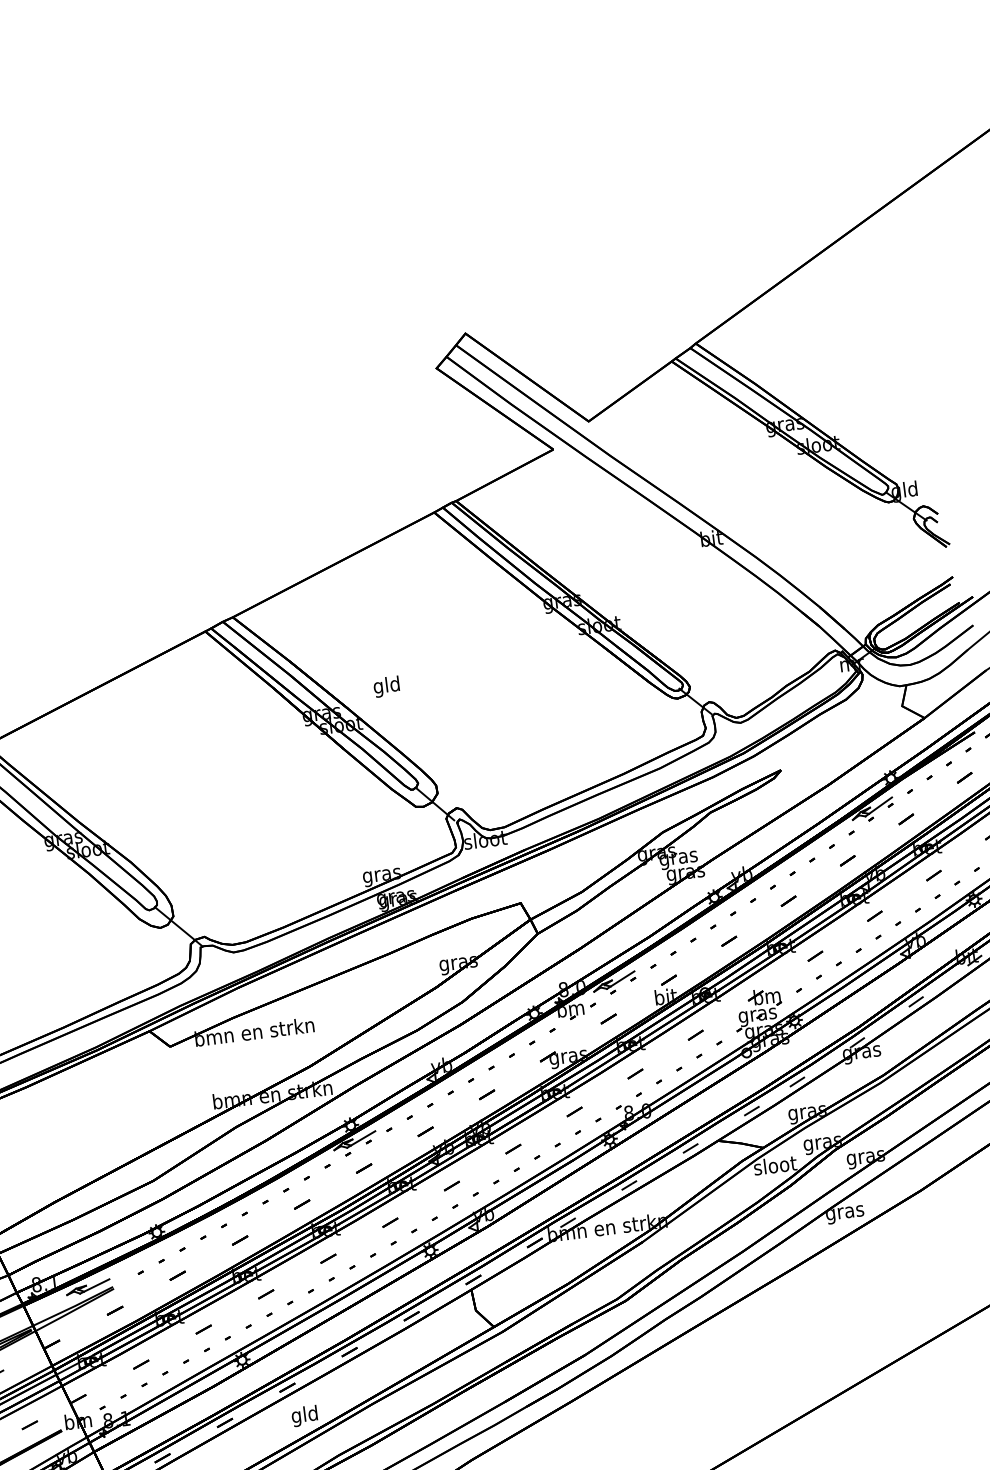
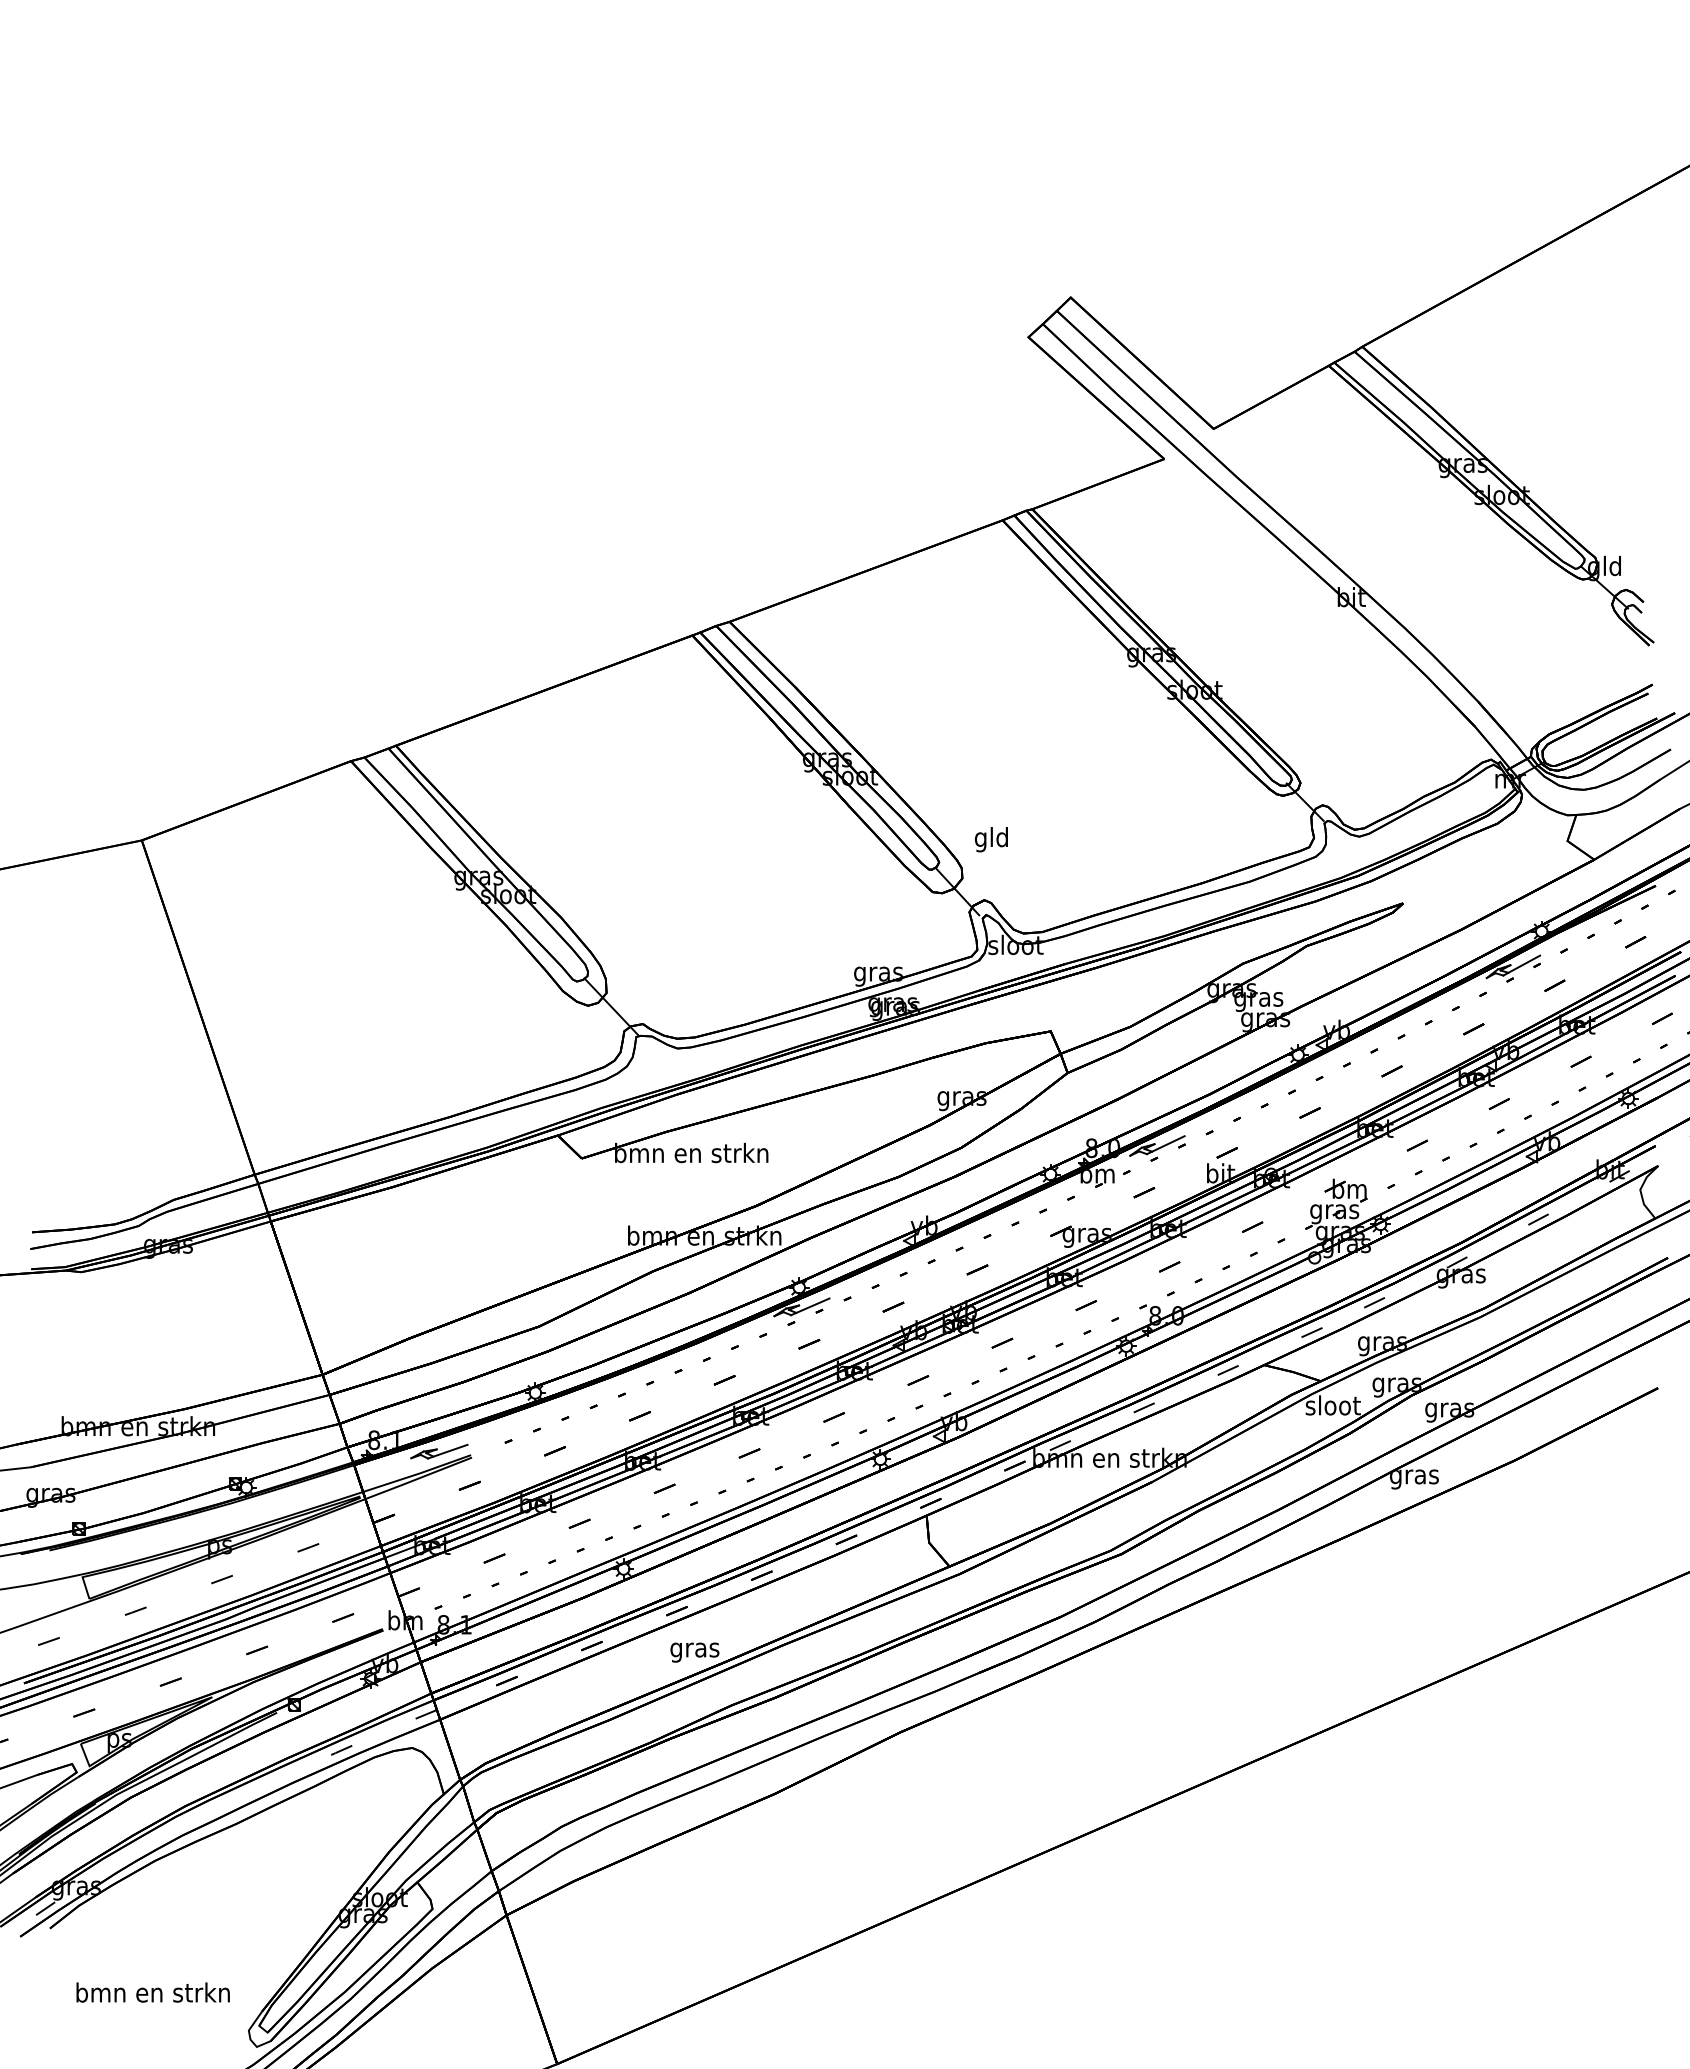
text: (385, 686) -> (990, 839), moved
text: (304, 1415) -> (694, 1649), gld -> gras

